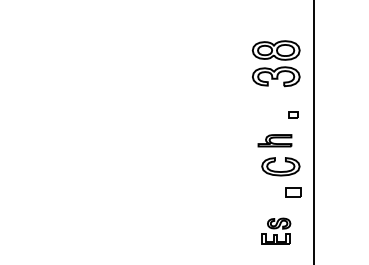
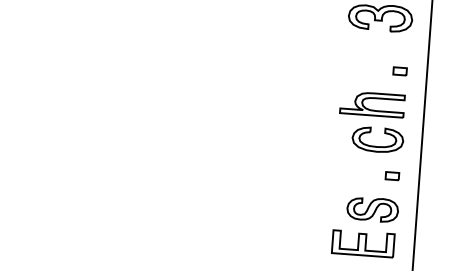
part: (274, 140) -> (371, 103), size x1.43
part: (293, 192) -> (392, 175), size x0.62
part: (276, 231) -> (365, 226), size x1.67

